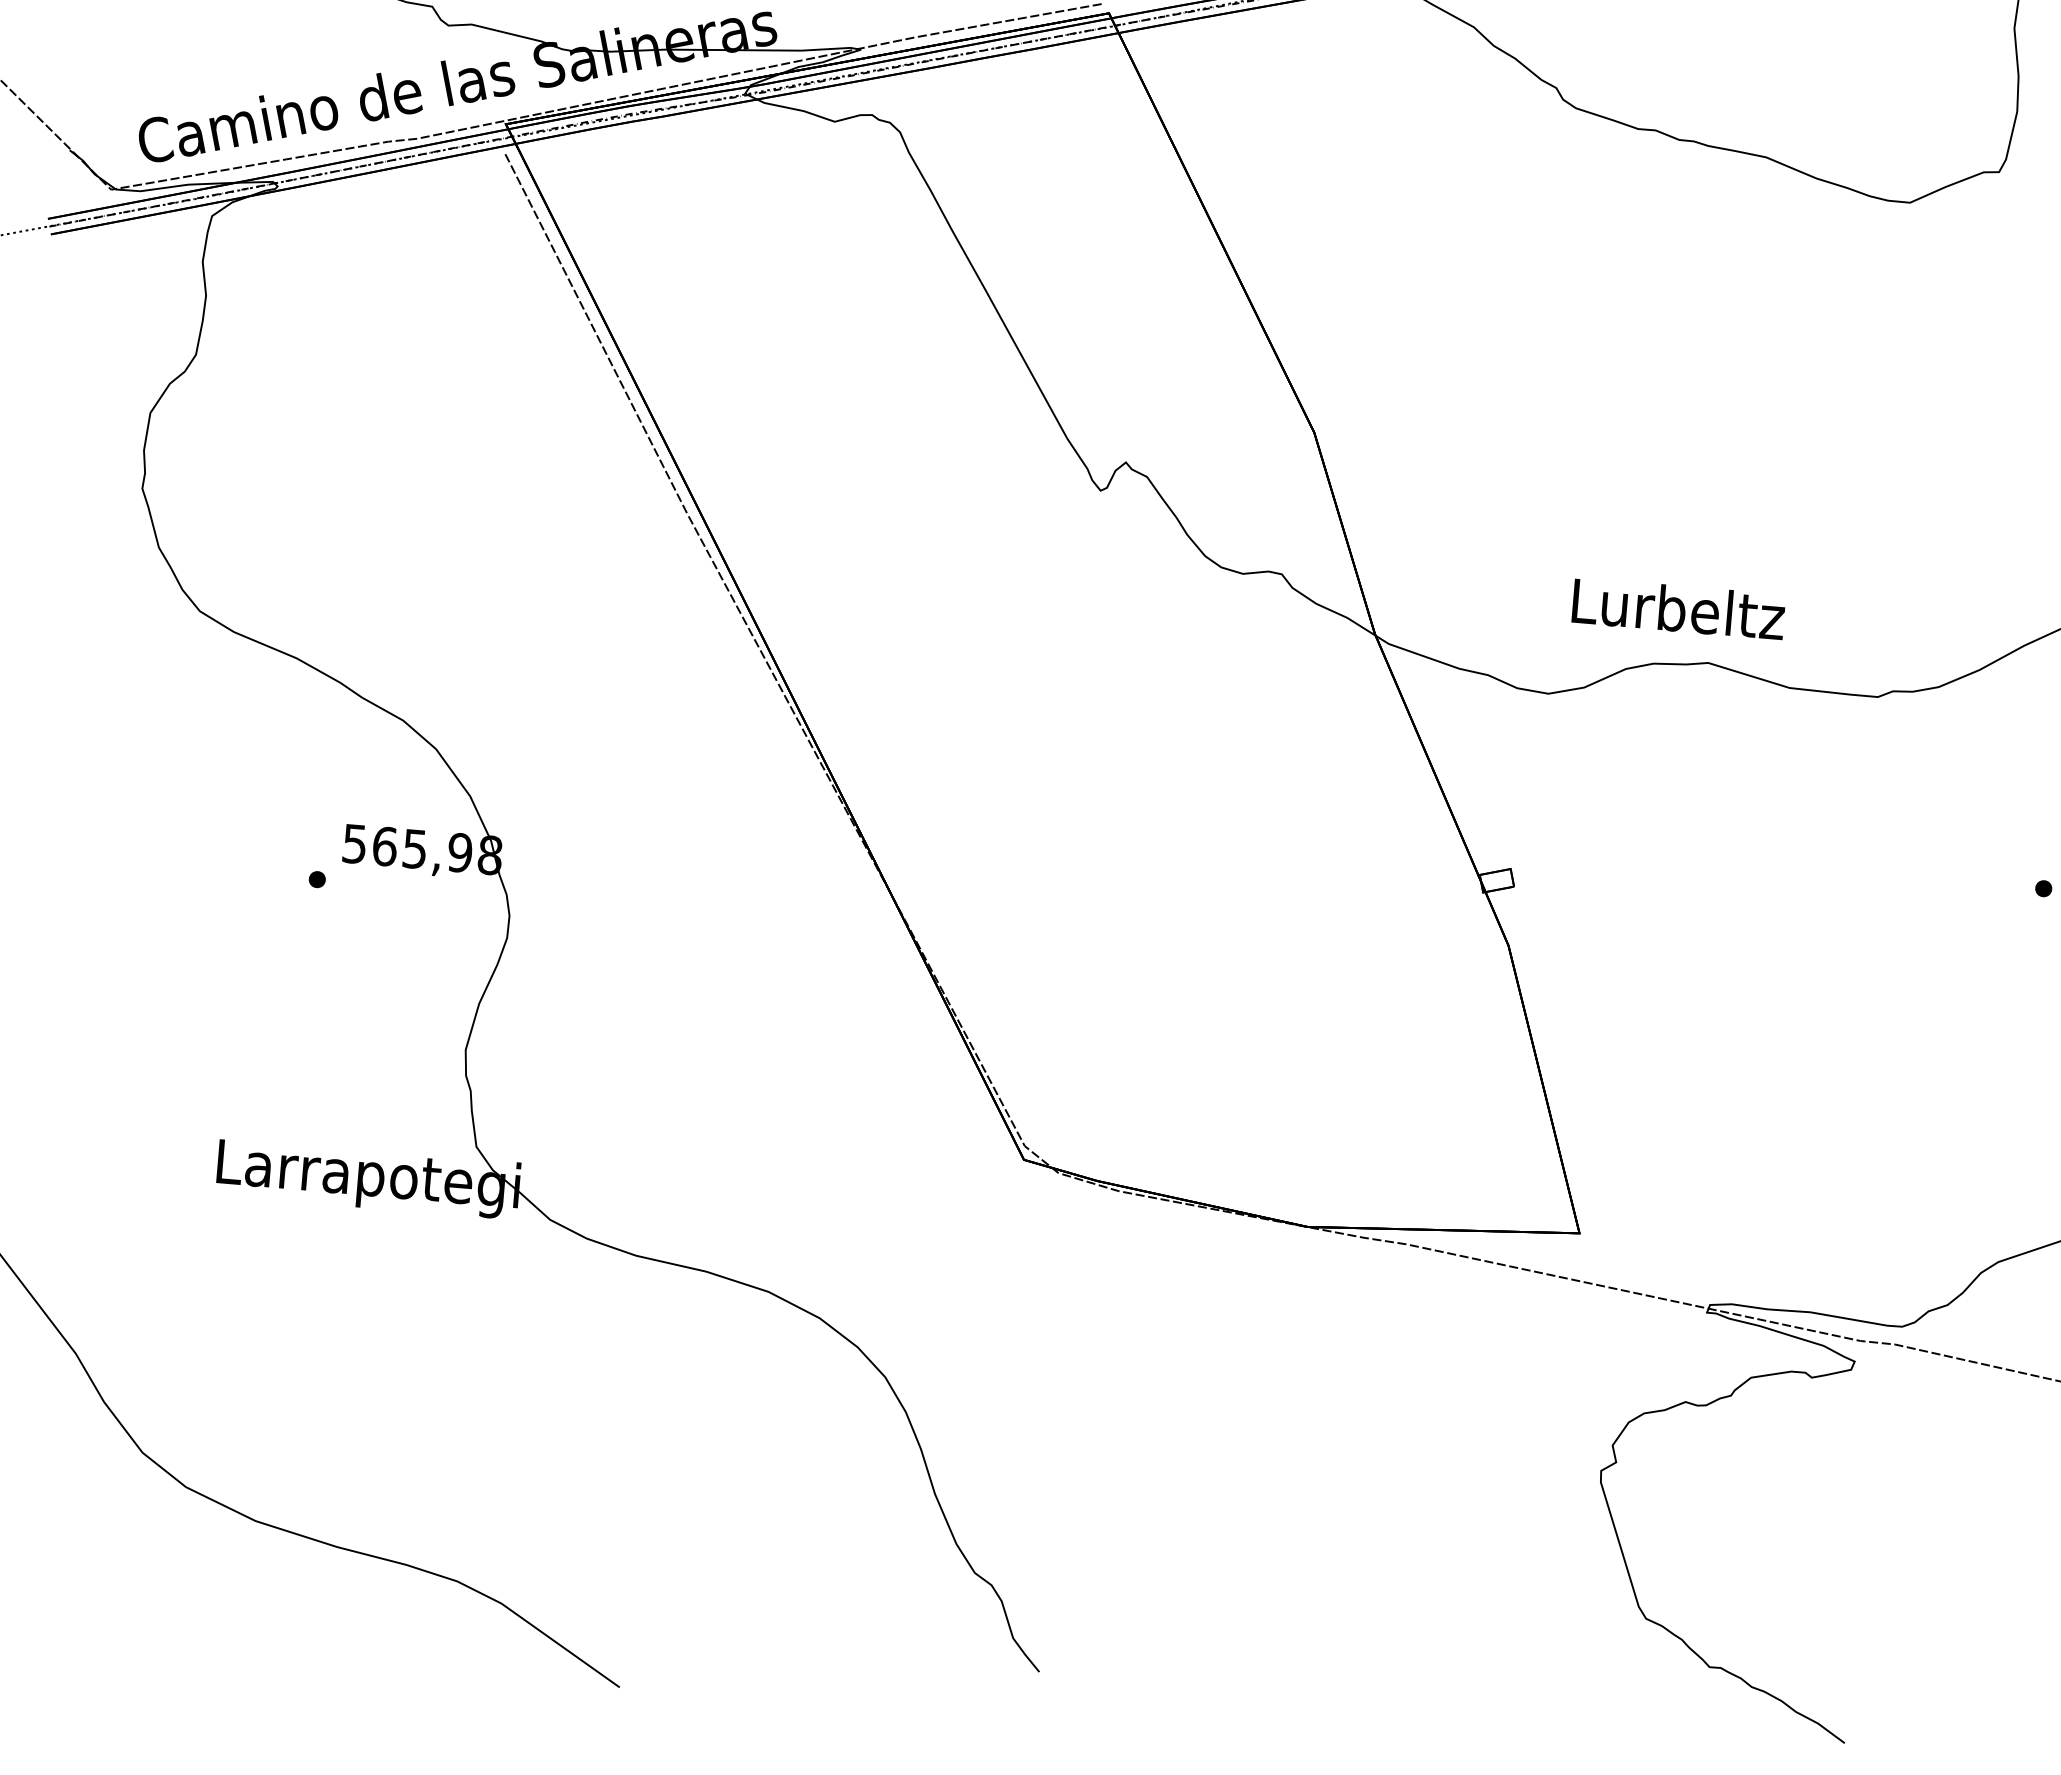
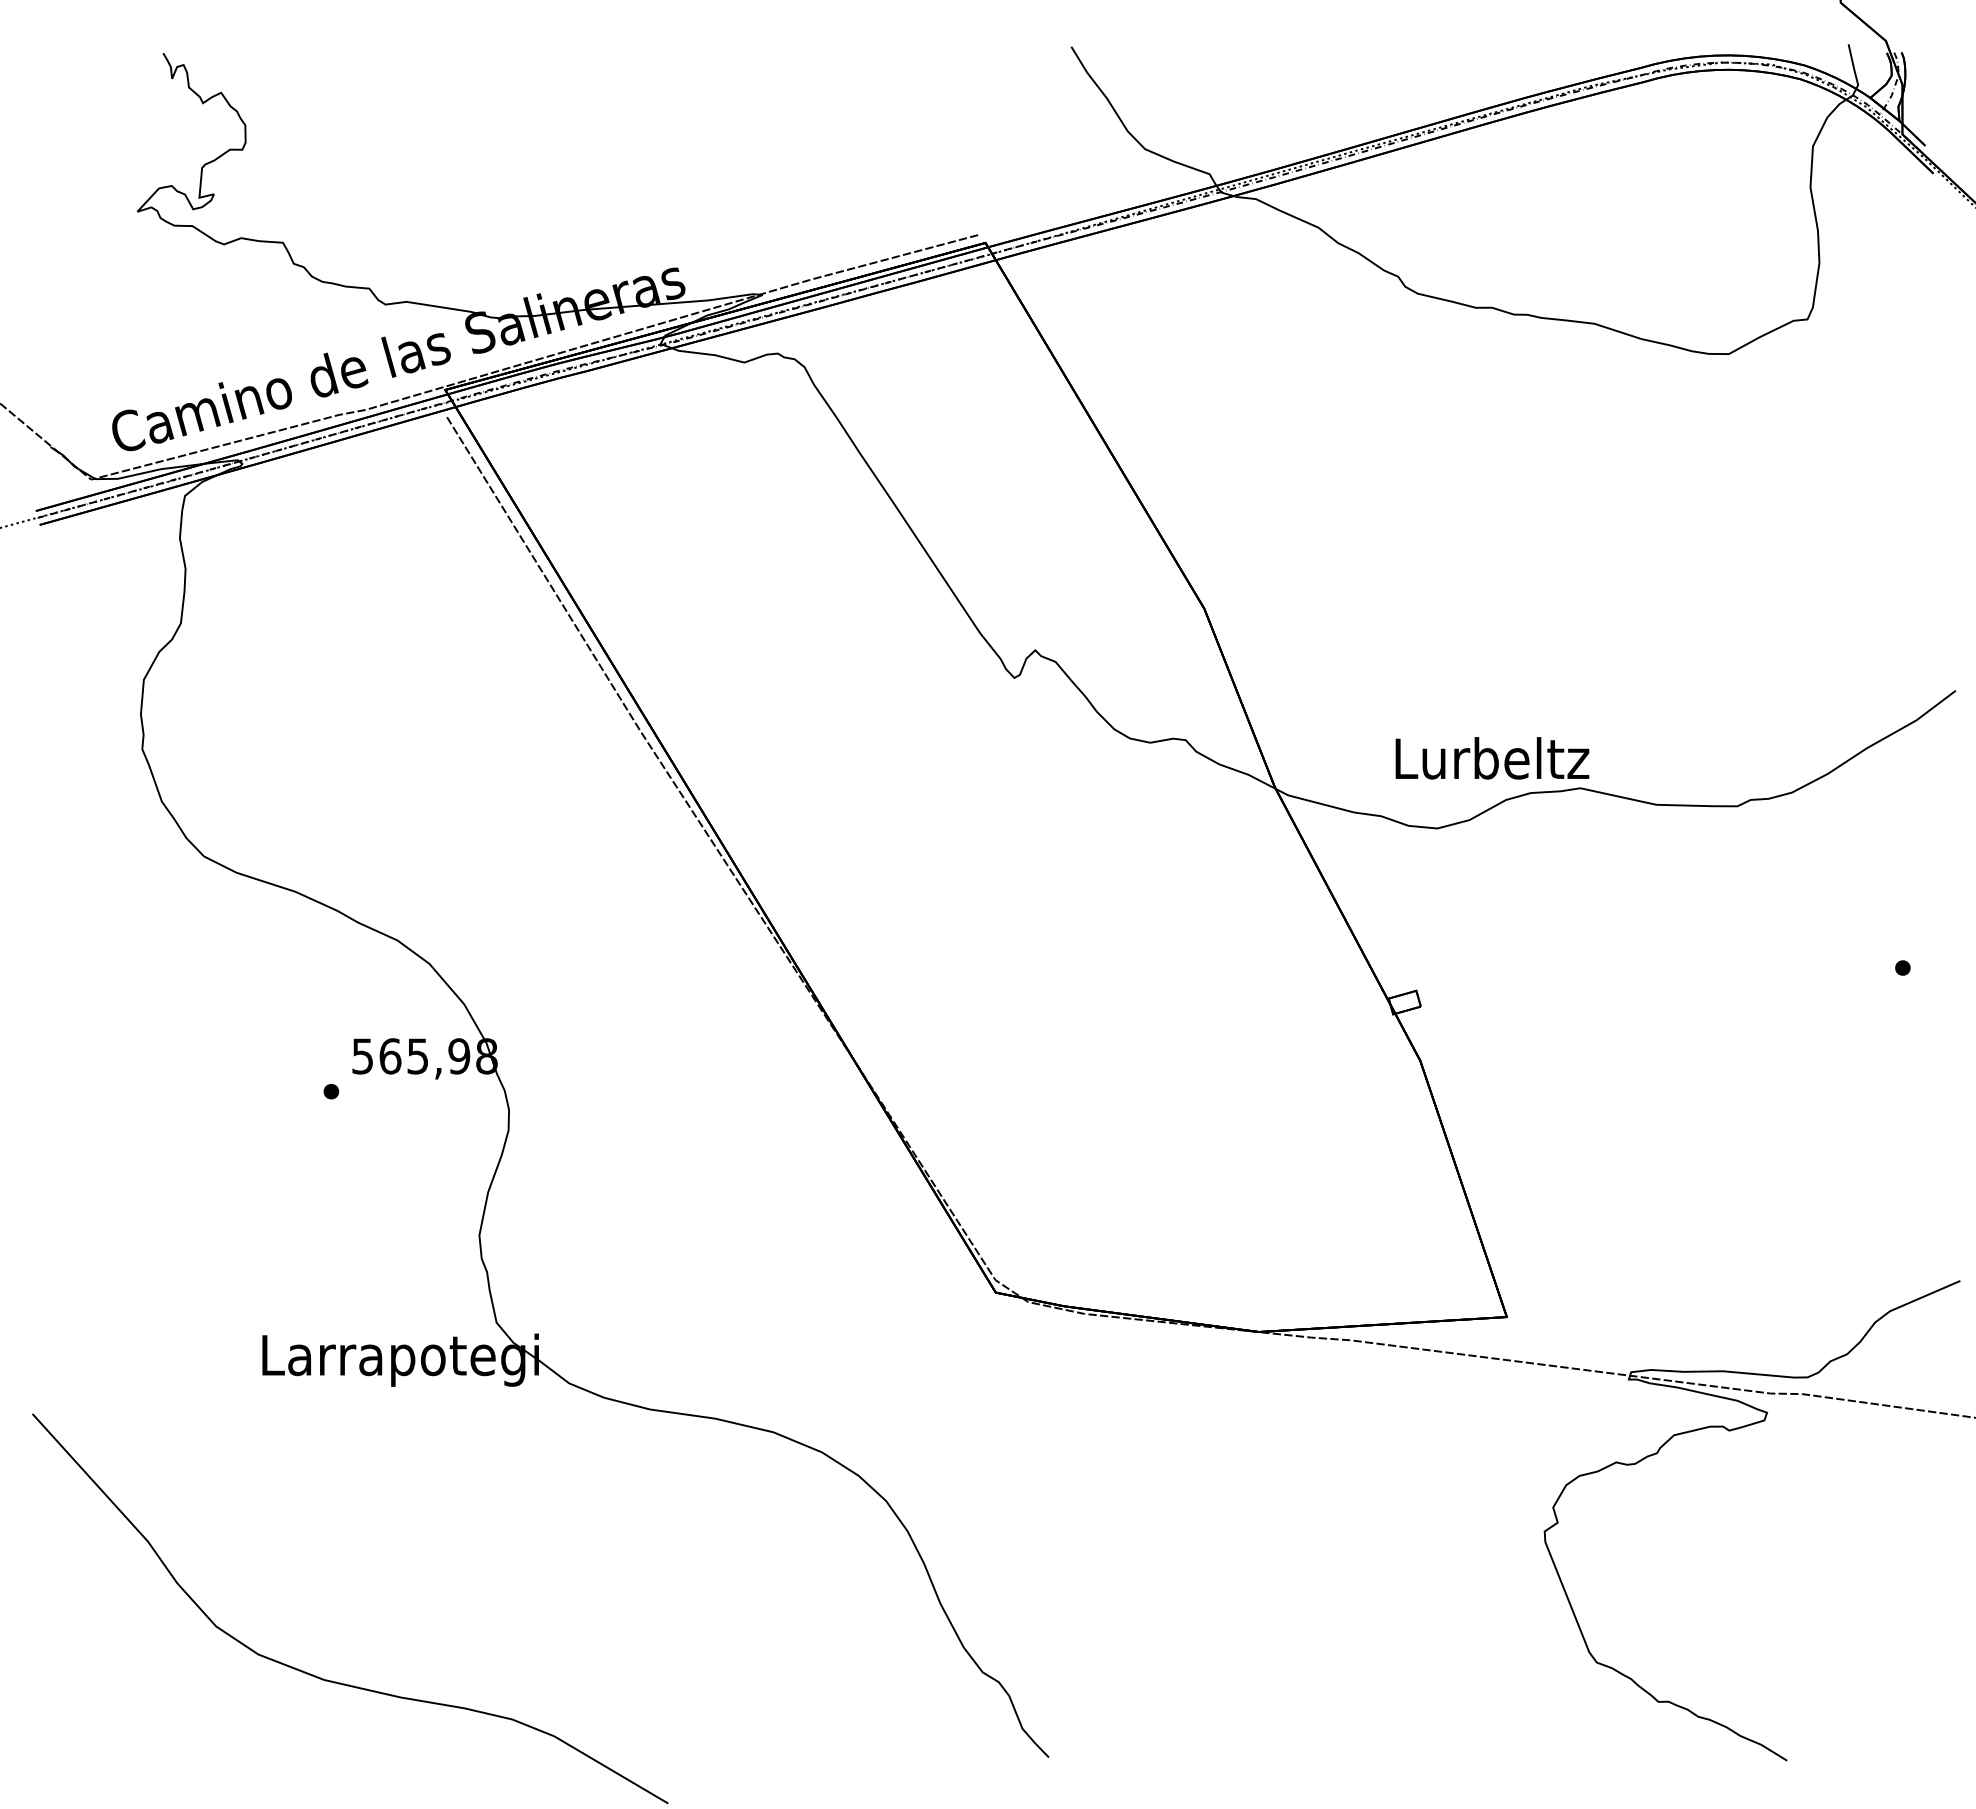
text: (1678, 609) -> (1492, 758), moved

